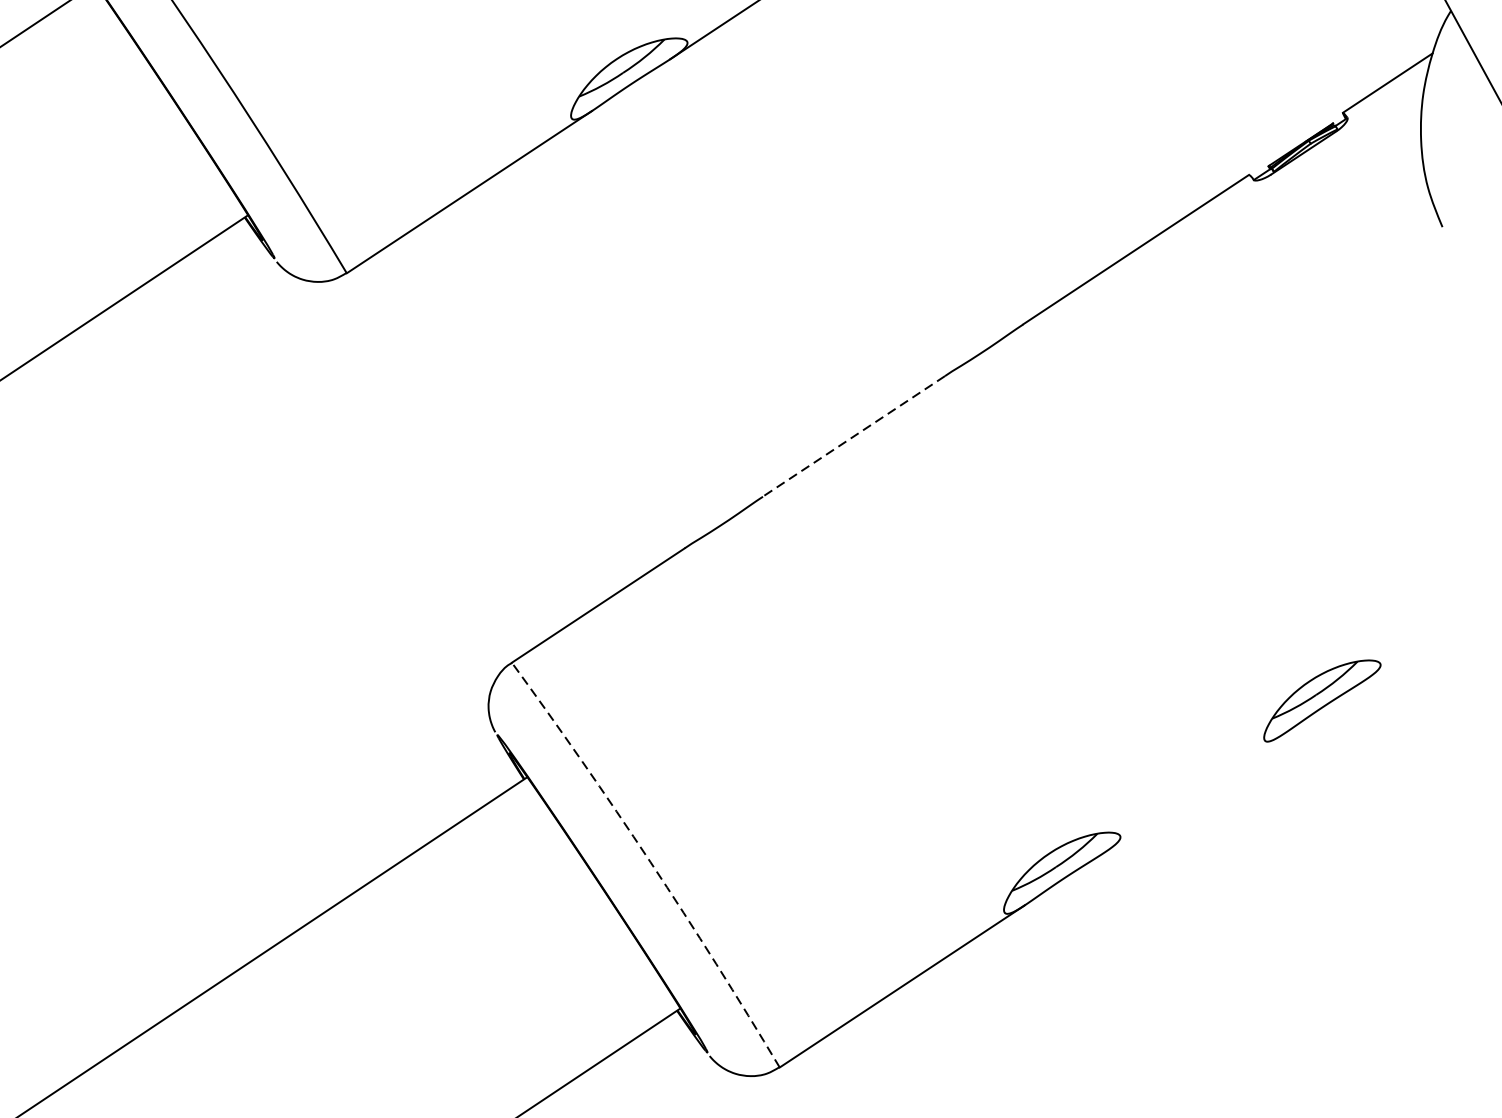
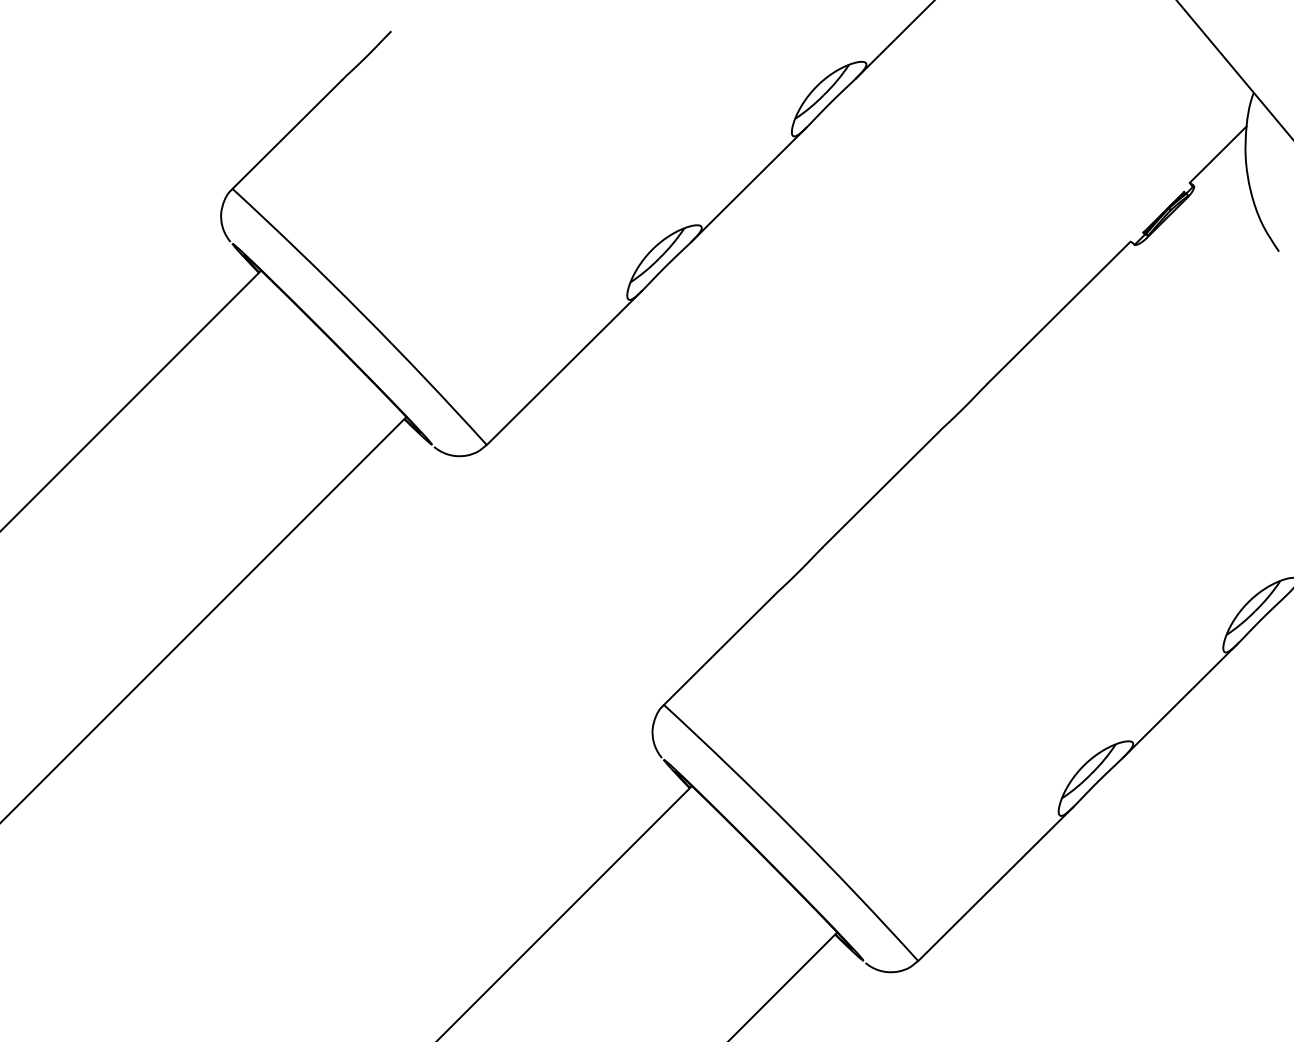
line: (853, 437) -> (880, 490), dashed -> solid
line: (1194, 792) -> (1180, 700), added
arc: (650, 862) -> (794, 830), dashed -> solid

